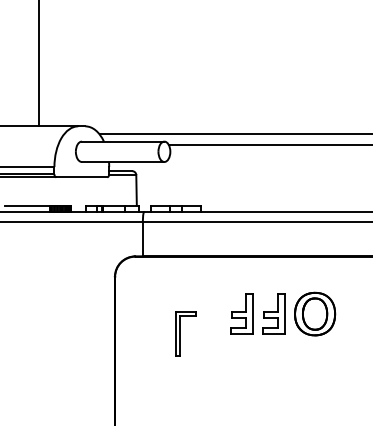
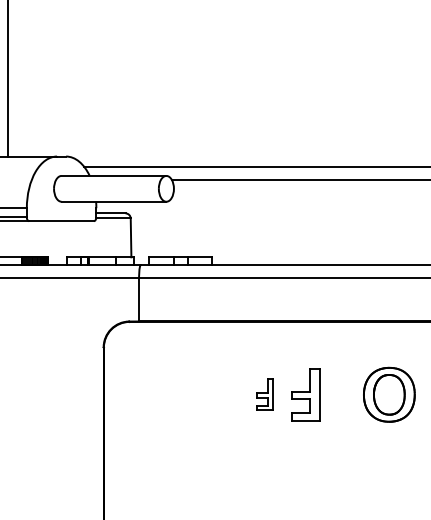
part: (241, 313) -> (264, 394), size x0.6
part: (315, 313) -> (389, 394), moved
part: (185, 333) -> (193, 419), removed

